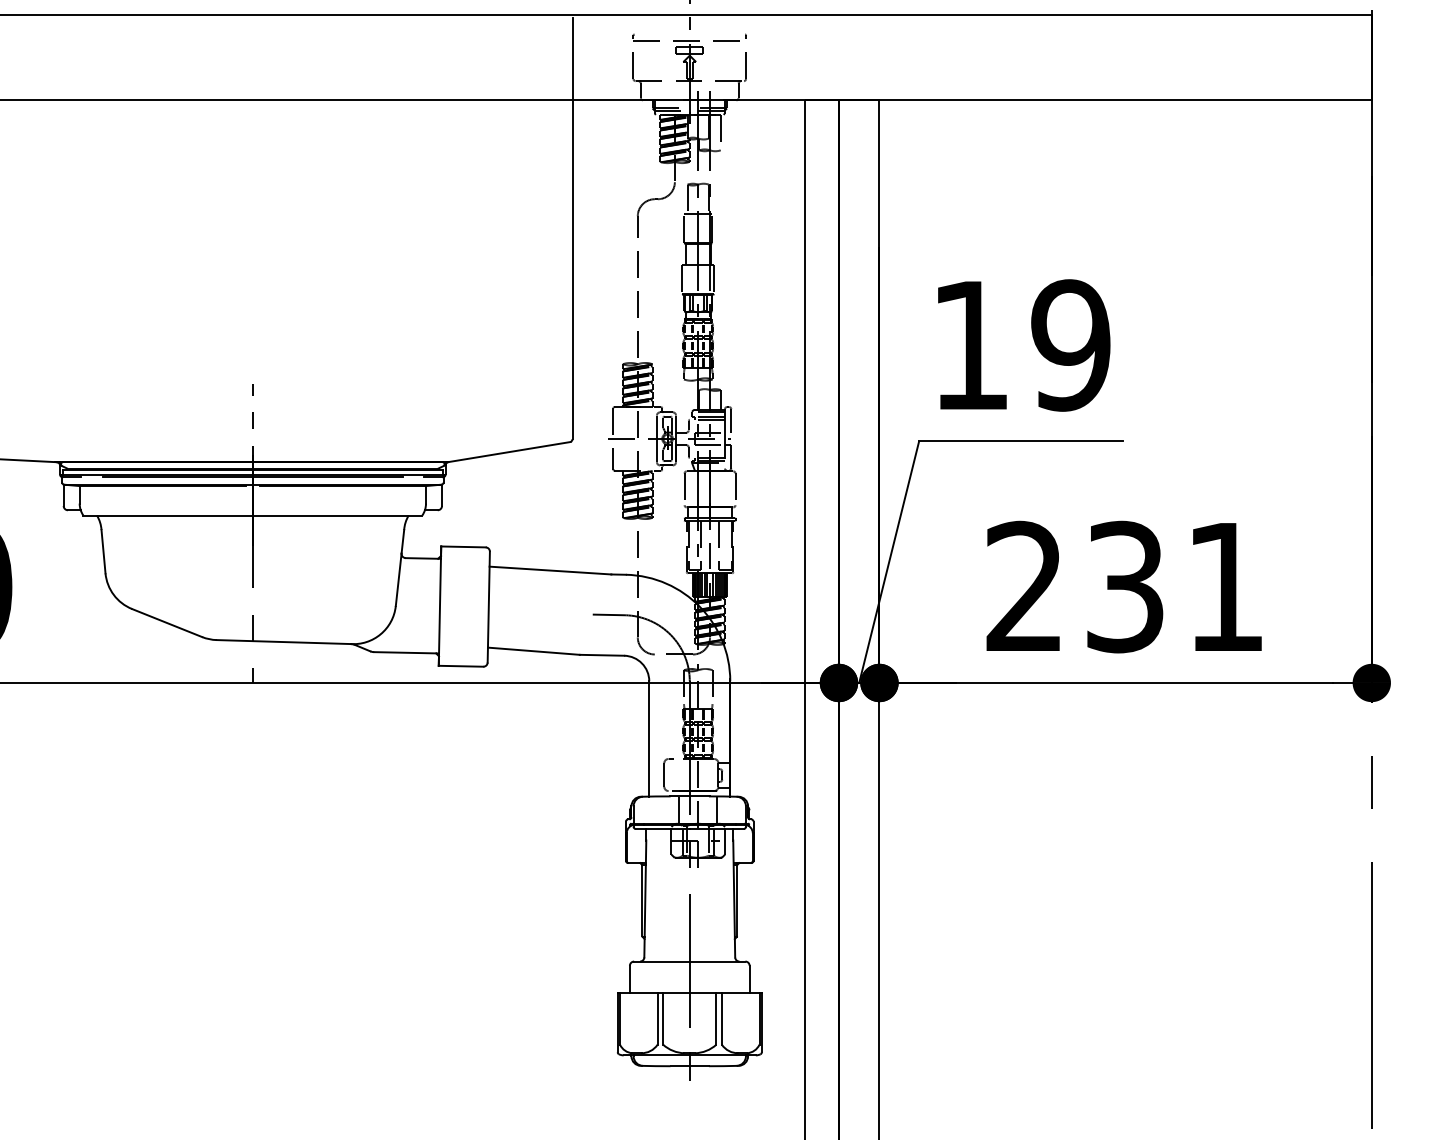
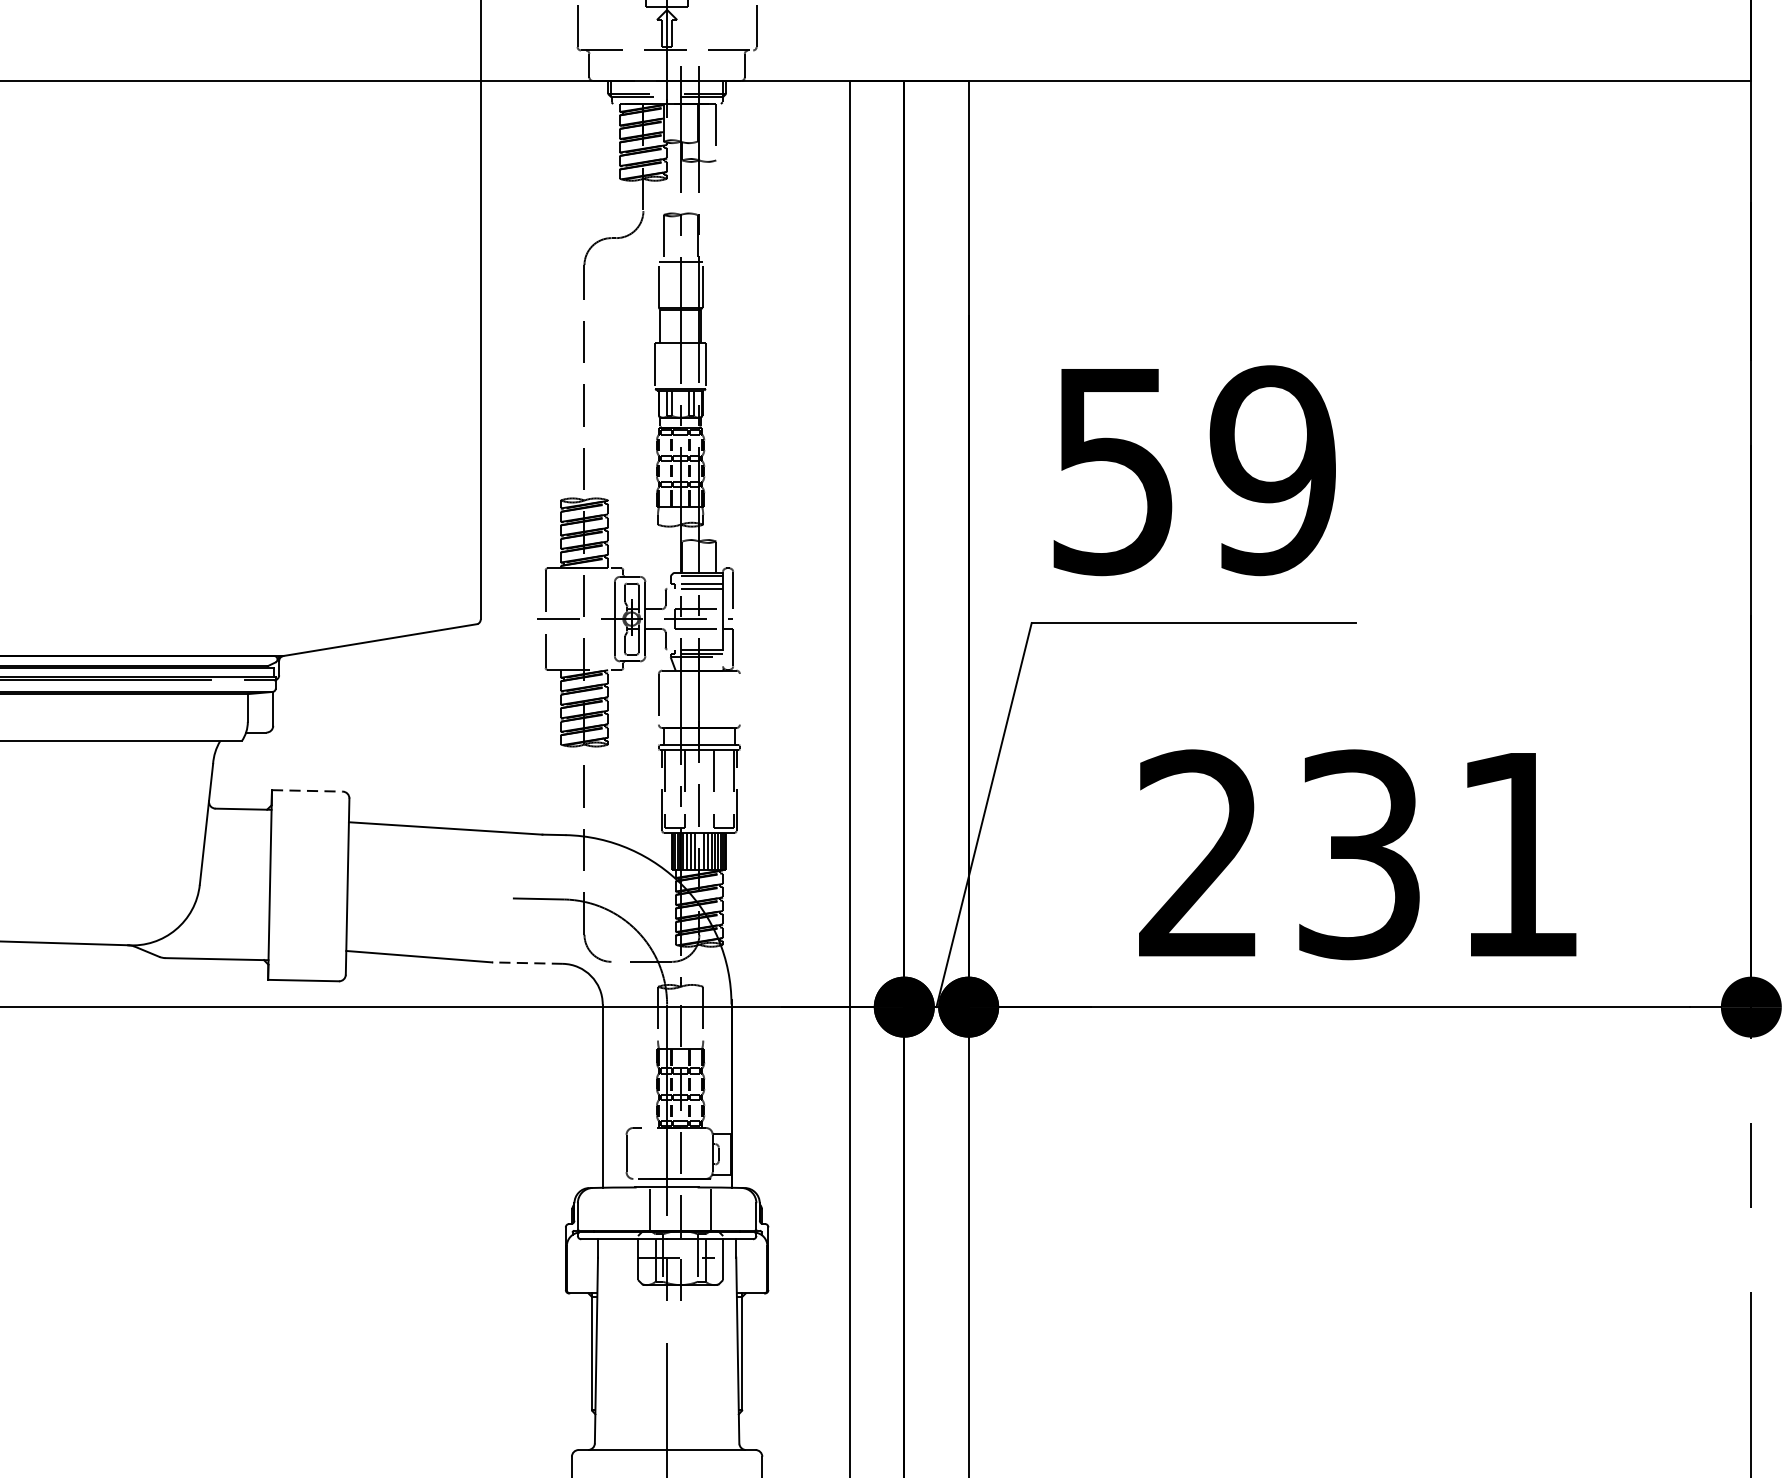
text: (970, 346) -> (1113, 472), 19 -> 59
line: (735, 489) -> (739, 699), removed
line: (463, 546) -> (307, 790), solid -> dashed
line: (601, 655) -> (526, 963), solid -> dashed

